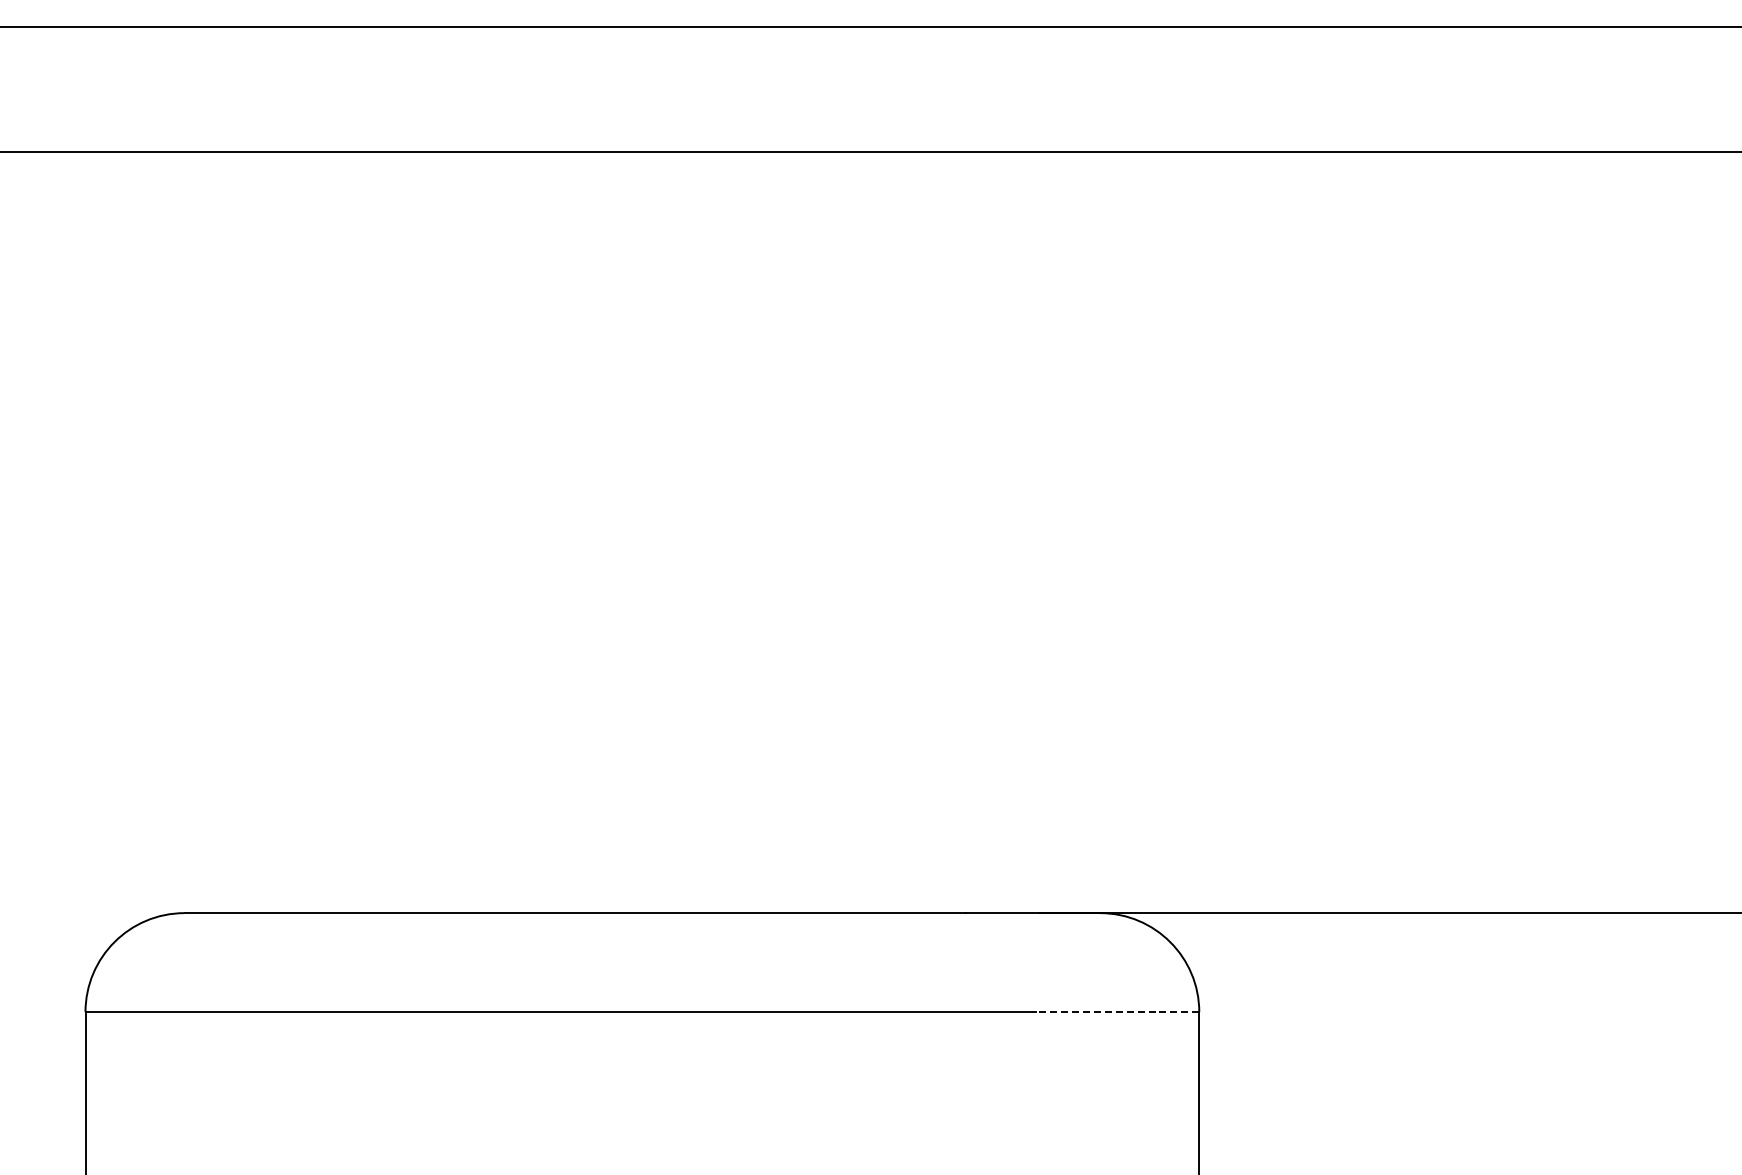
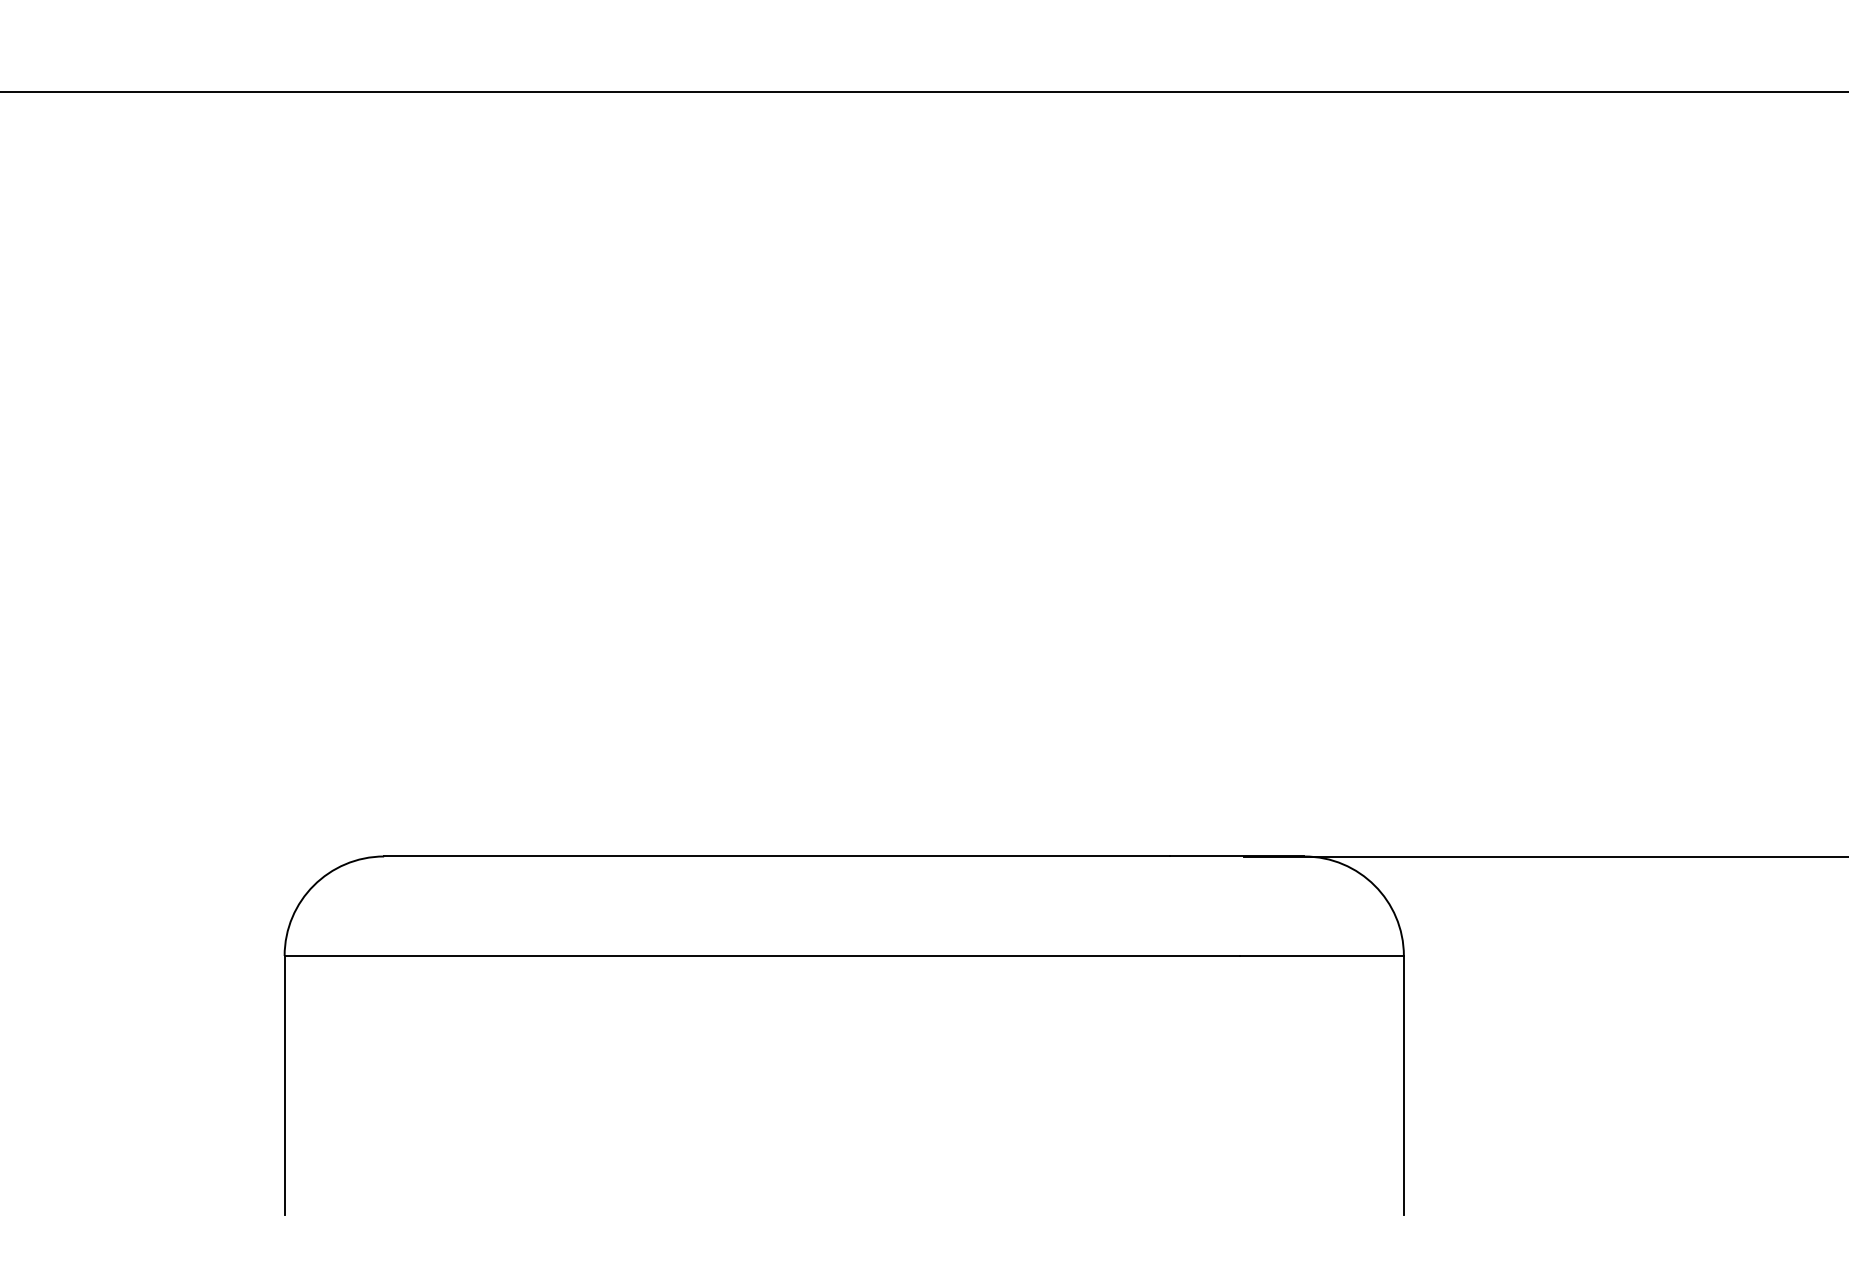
line: (1117, 1011) -> (1321, 955), dashed -> solid

